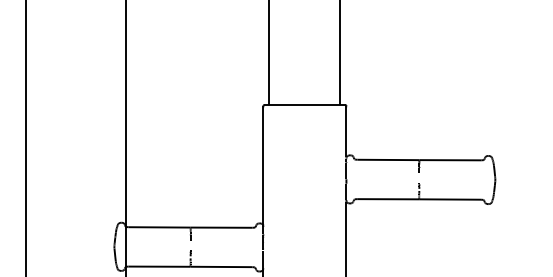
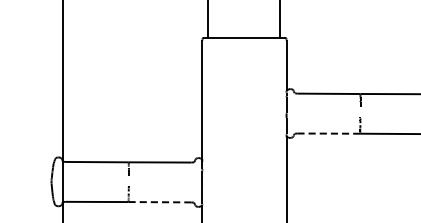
line: (388, 199) -> (329, 133), solid -> dashed
line: (221, 266) -> (160, 201), solid -> dashed

